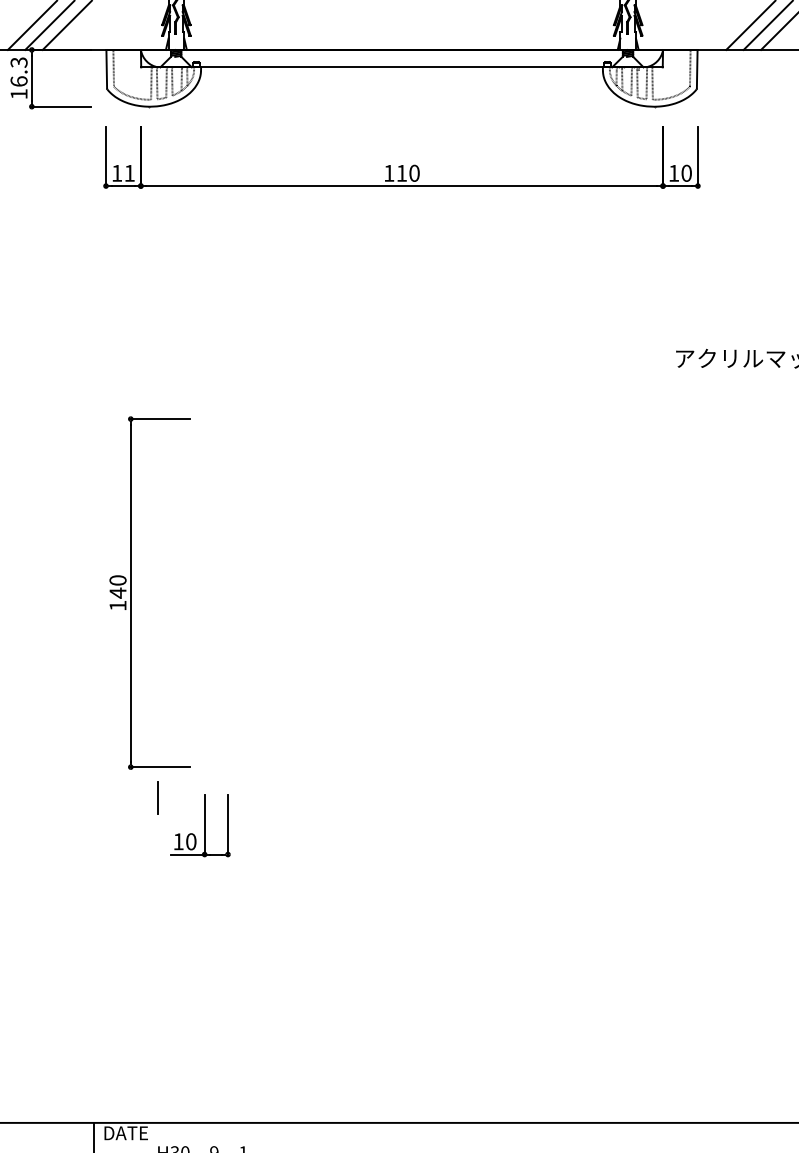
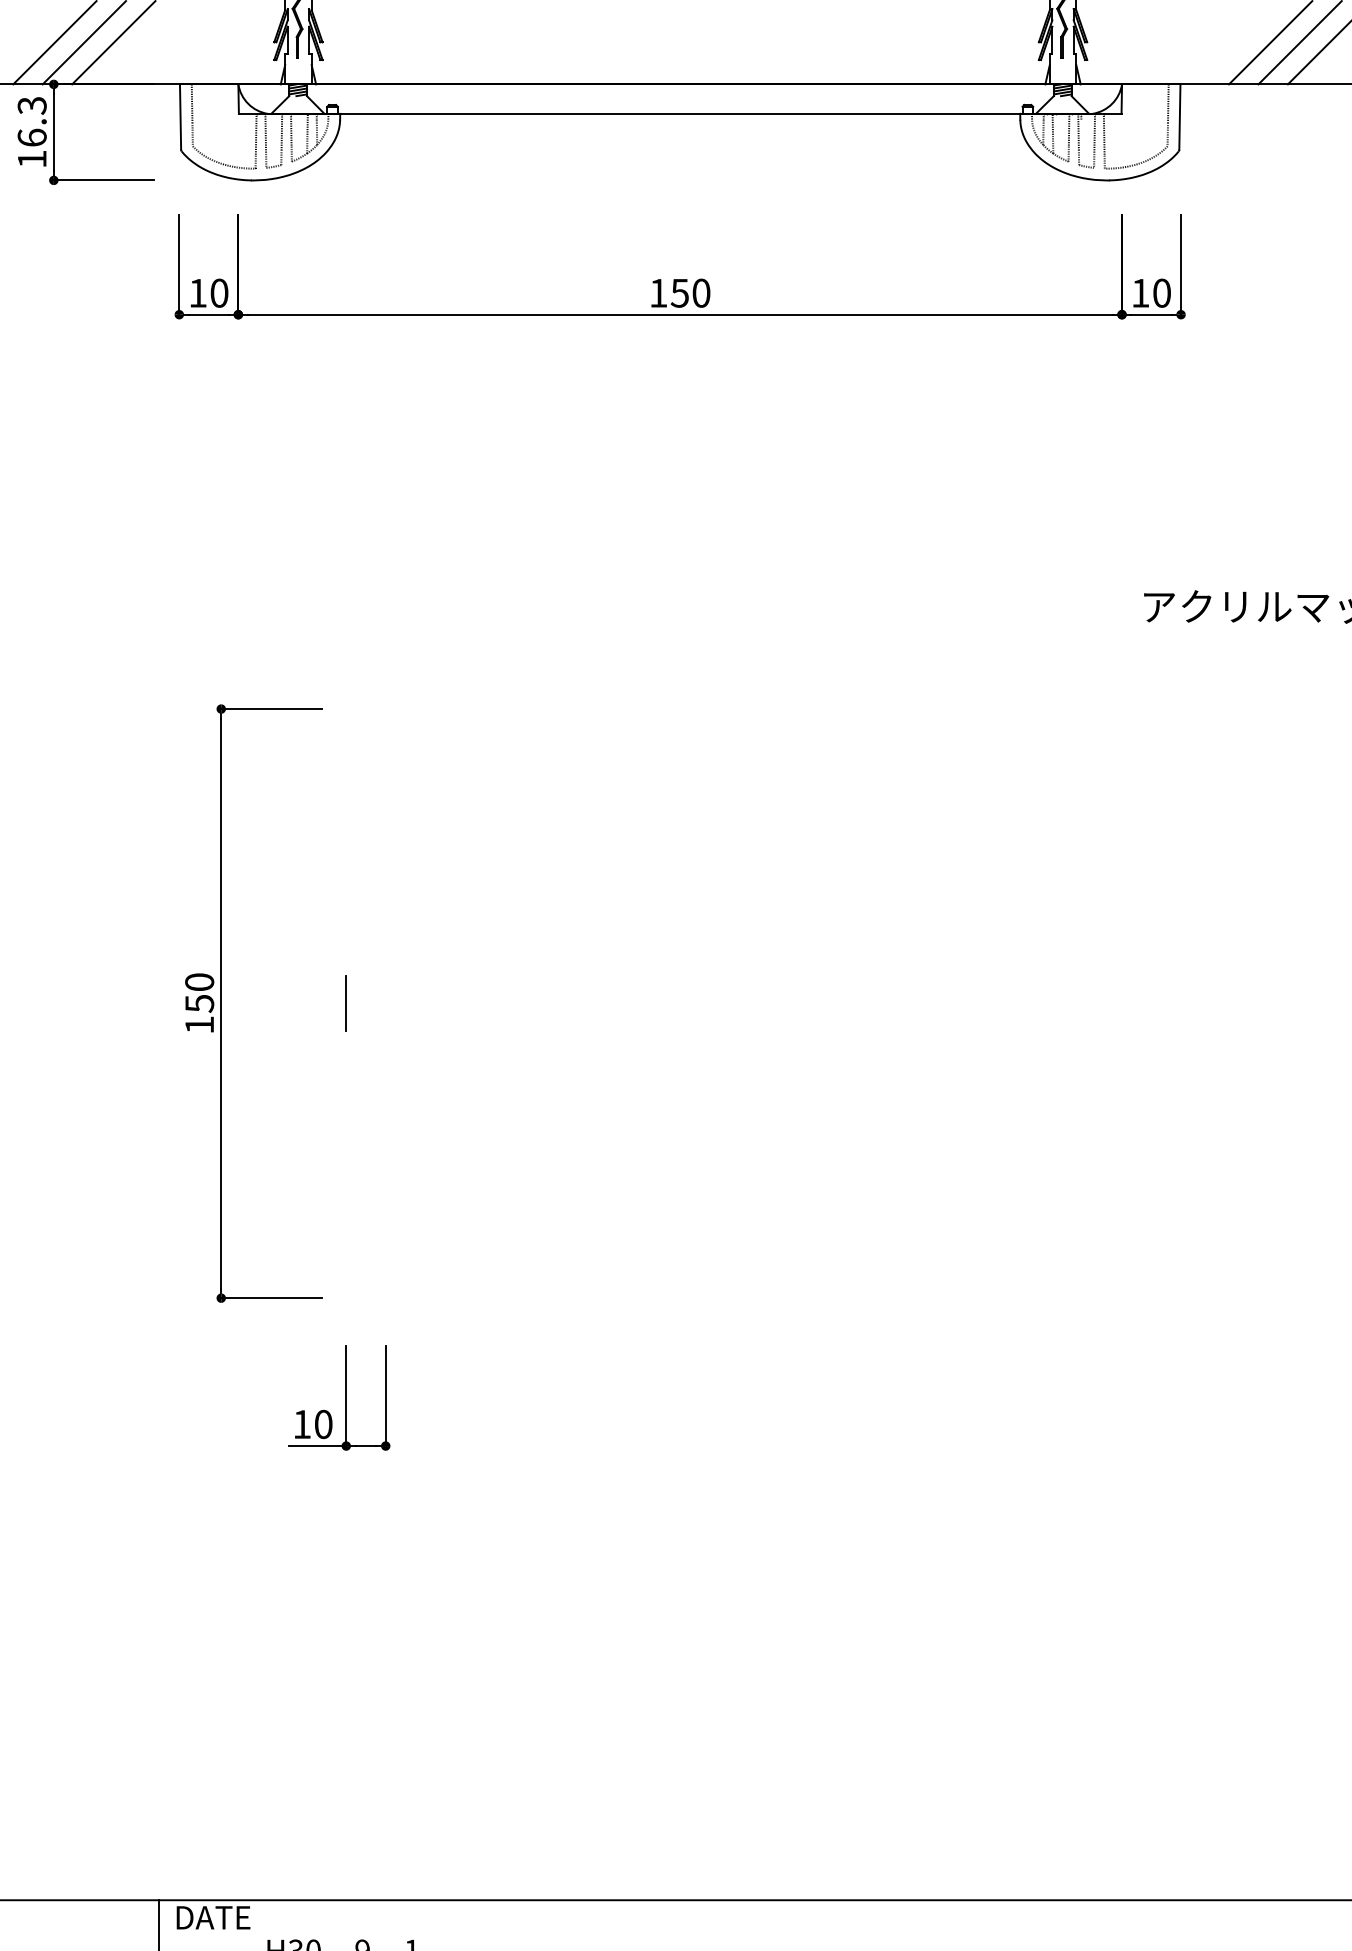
text: (129, 172) -> (219, 291), 11 -> 10
text: (401, 173) -> (679, 293), 110 -> 150
text: (117, 592) -> (198, 1002), 140 -> 150
line: (157, 797) -> (345, 1002), moved

